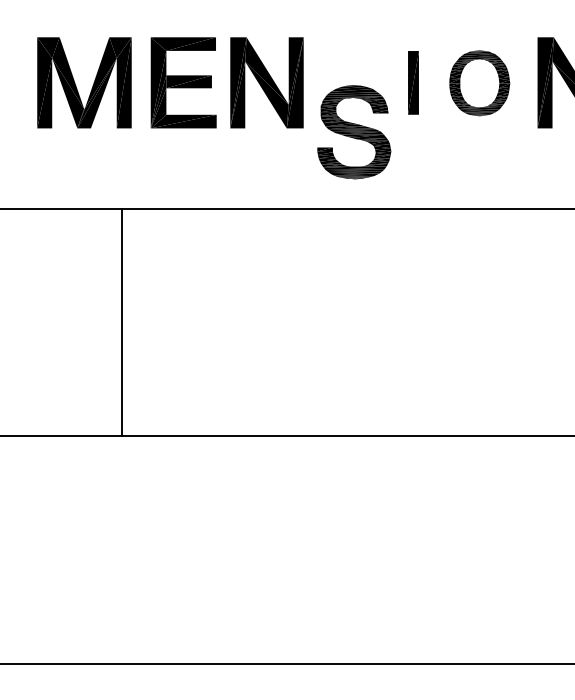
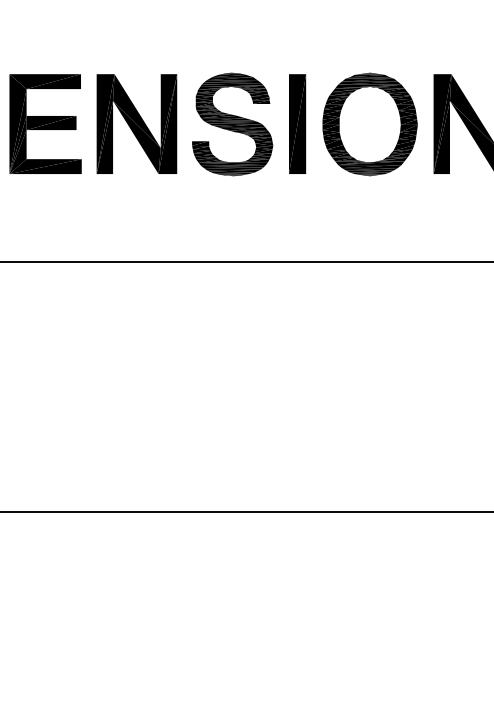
part: (413, 82) -> (297, 123), size x1.43
part: (479, 83) -> (369, 124), size x1.43
part: (354, 132) -> (232, 124), moved

